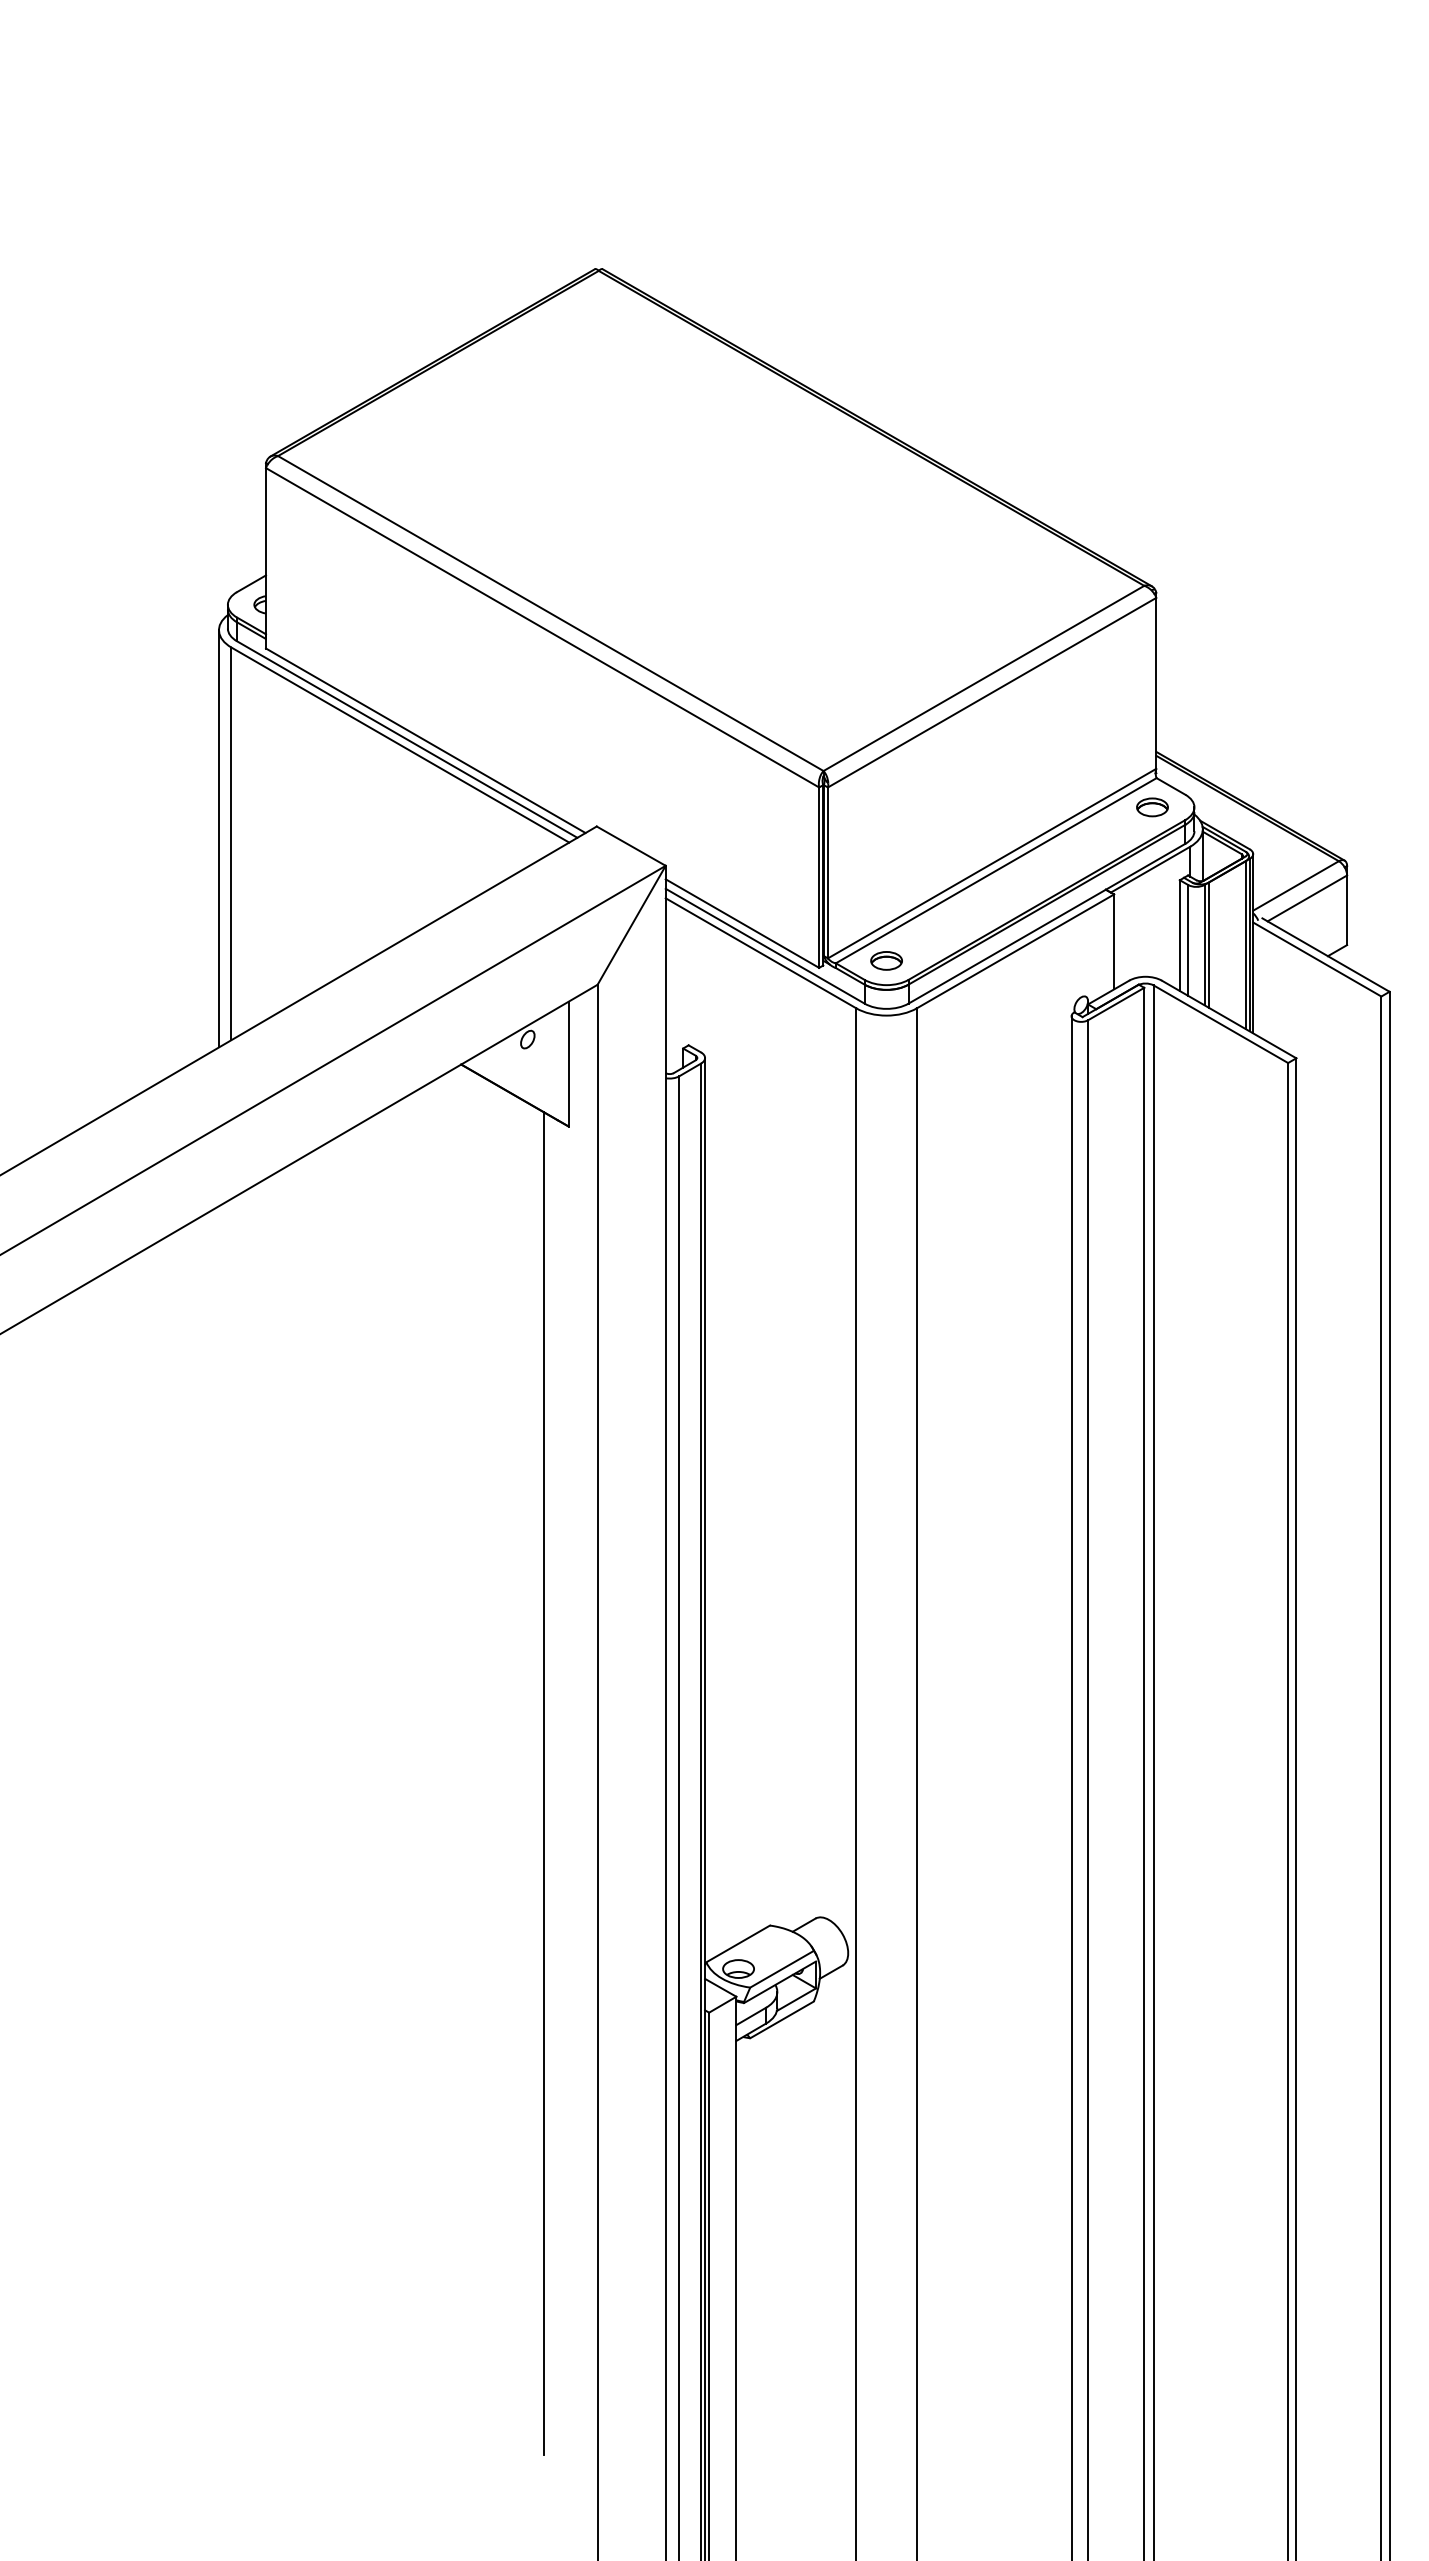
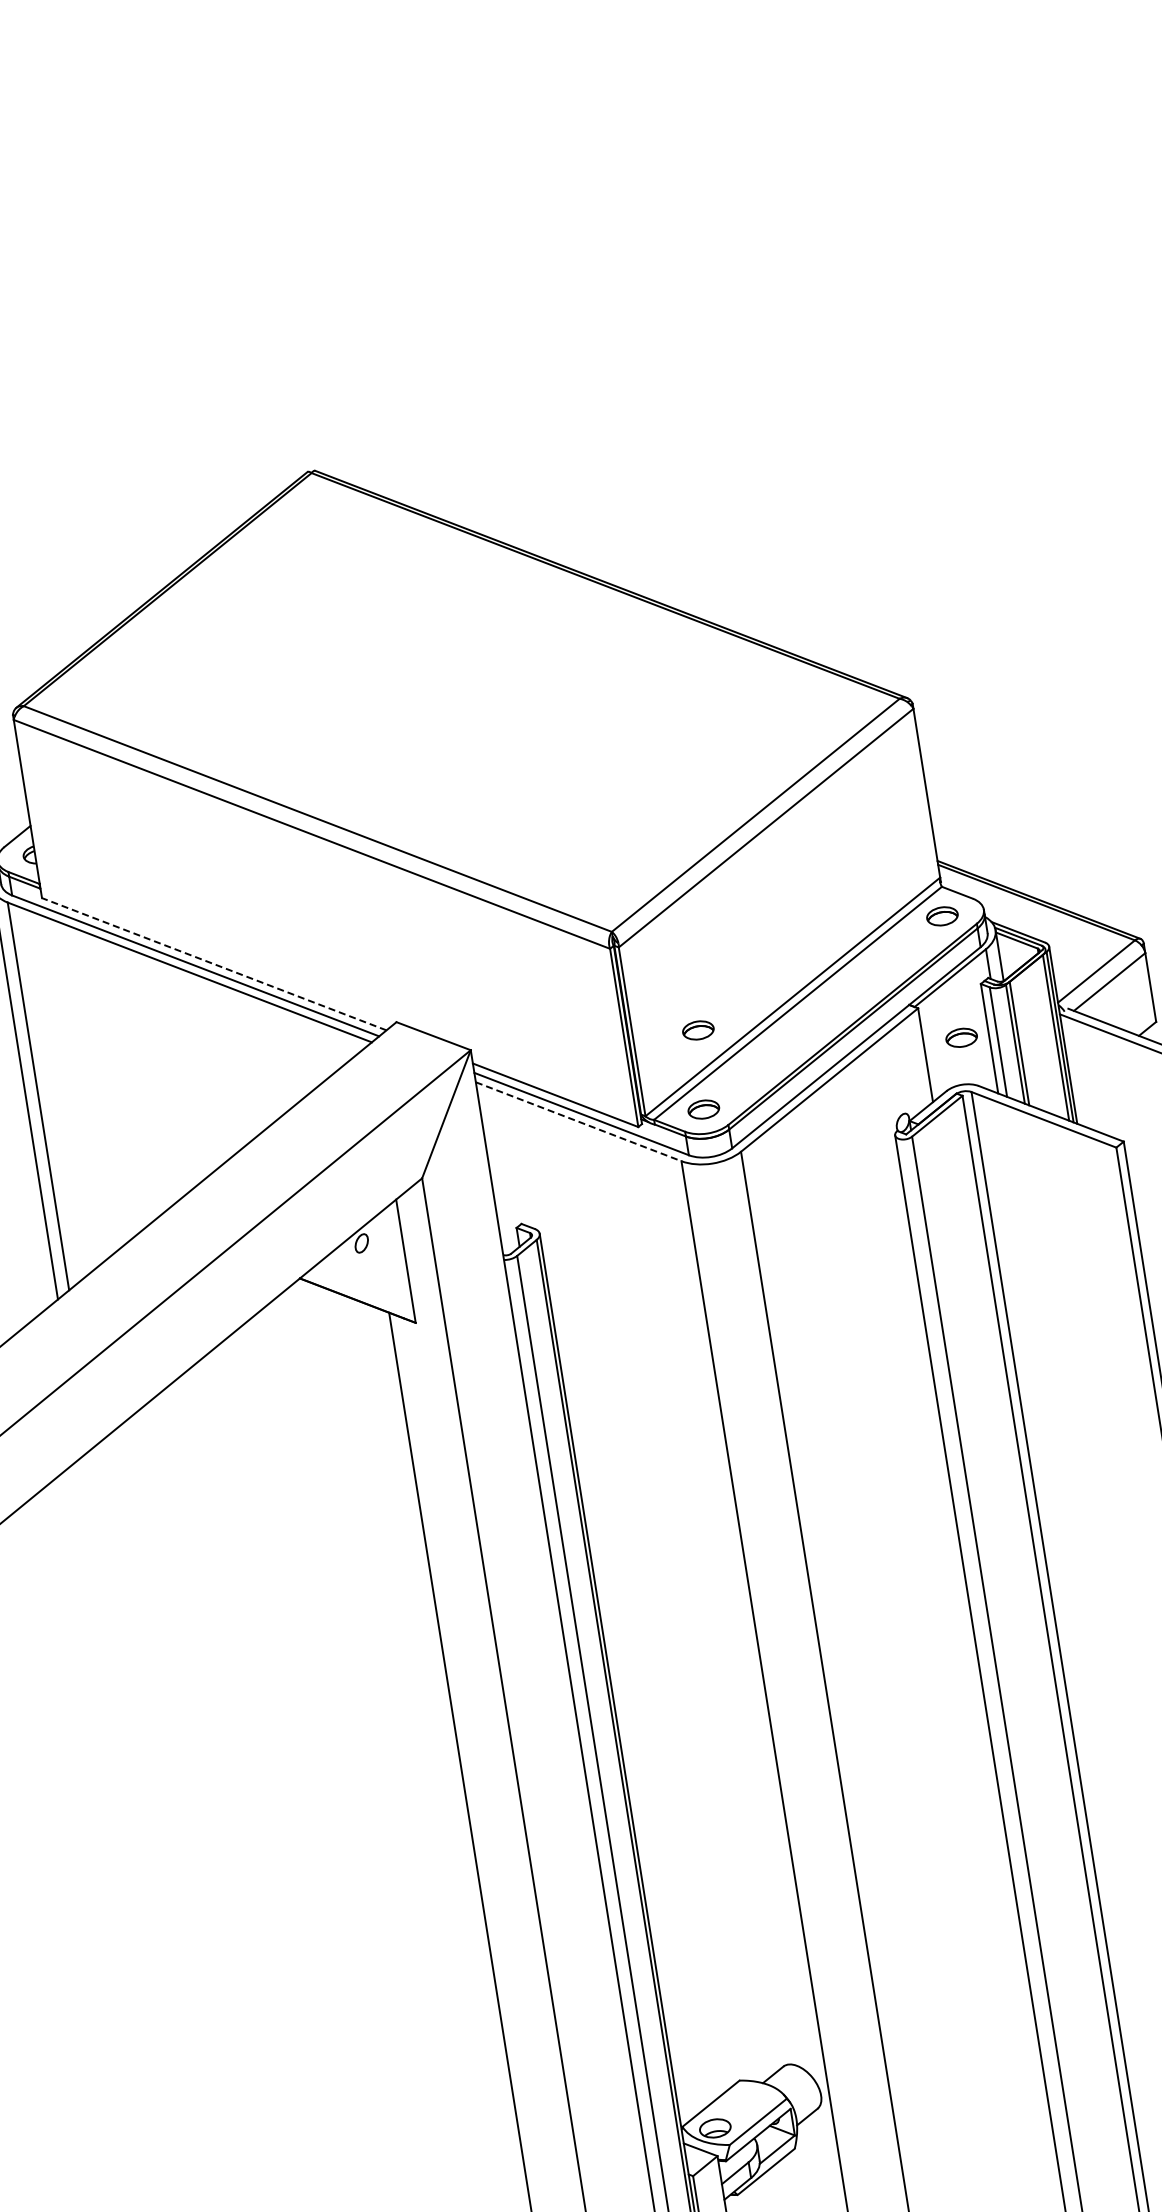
line: (425, 740) -> (213, 964), solid -> dashed
part: (893, 881) -> (698, 1030), added
part: (1152, 930) -> (961, 1037), added
line: (761, 953) -> (579, 1121), solid -> dashed

